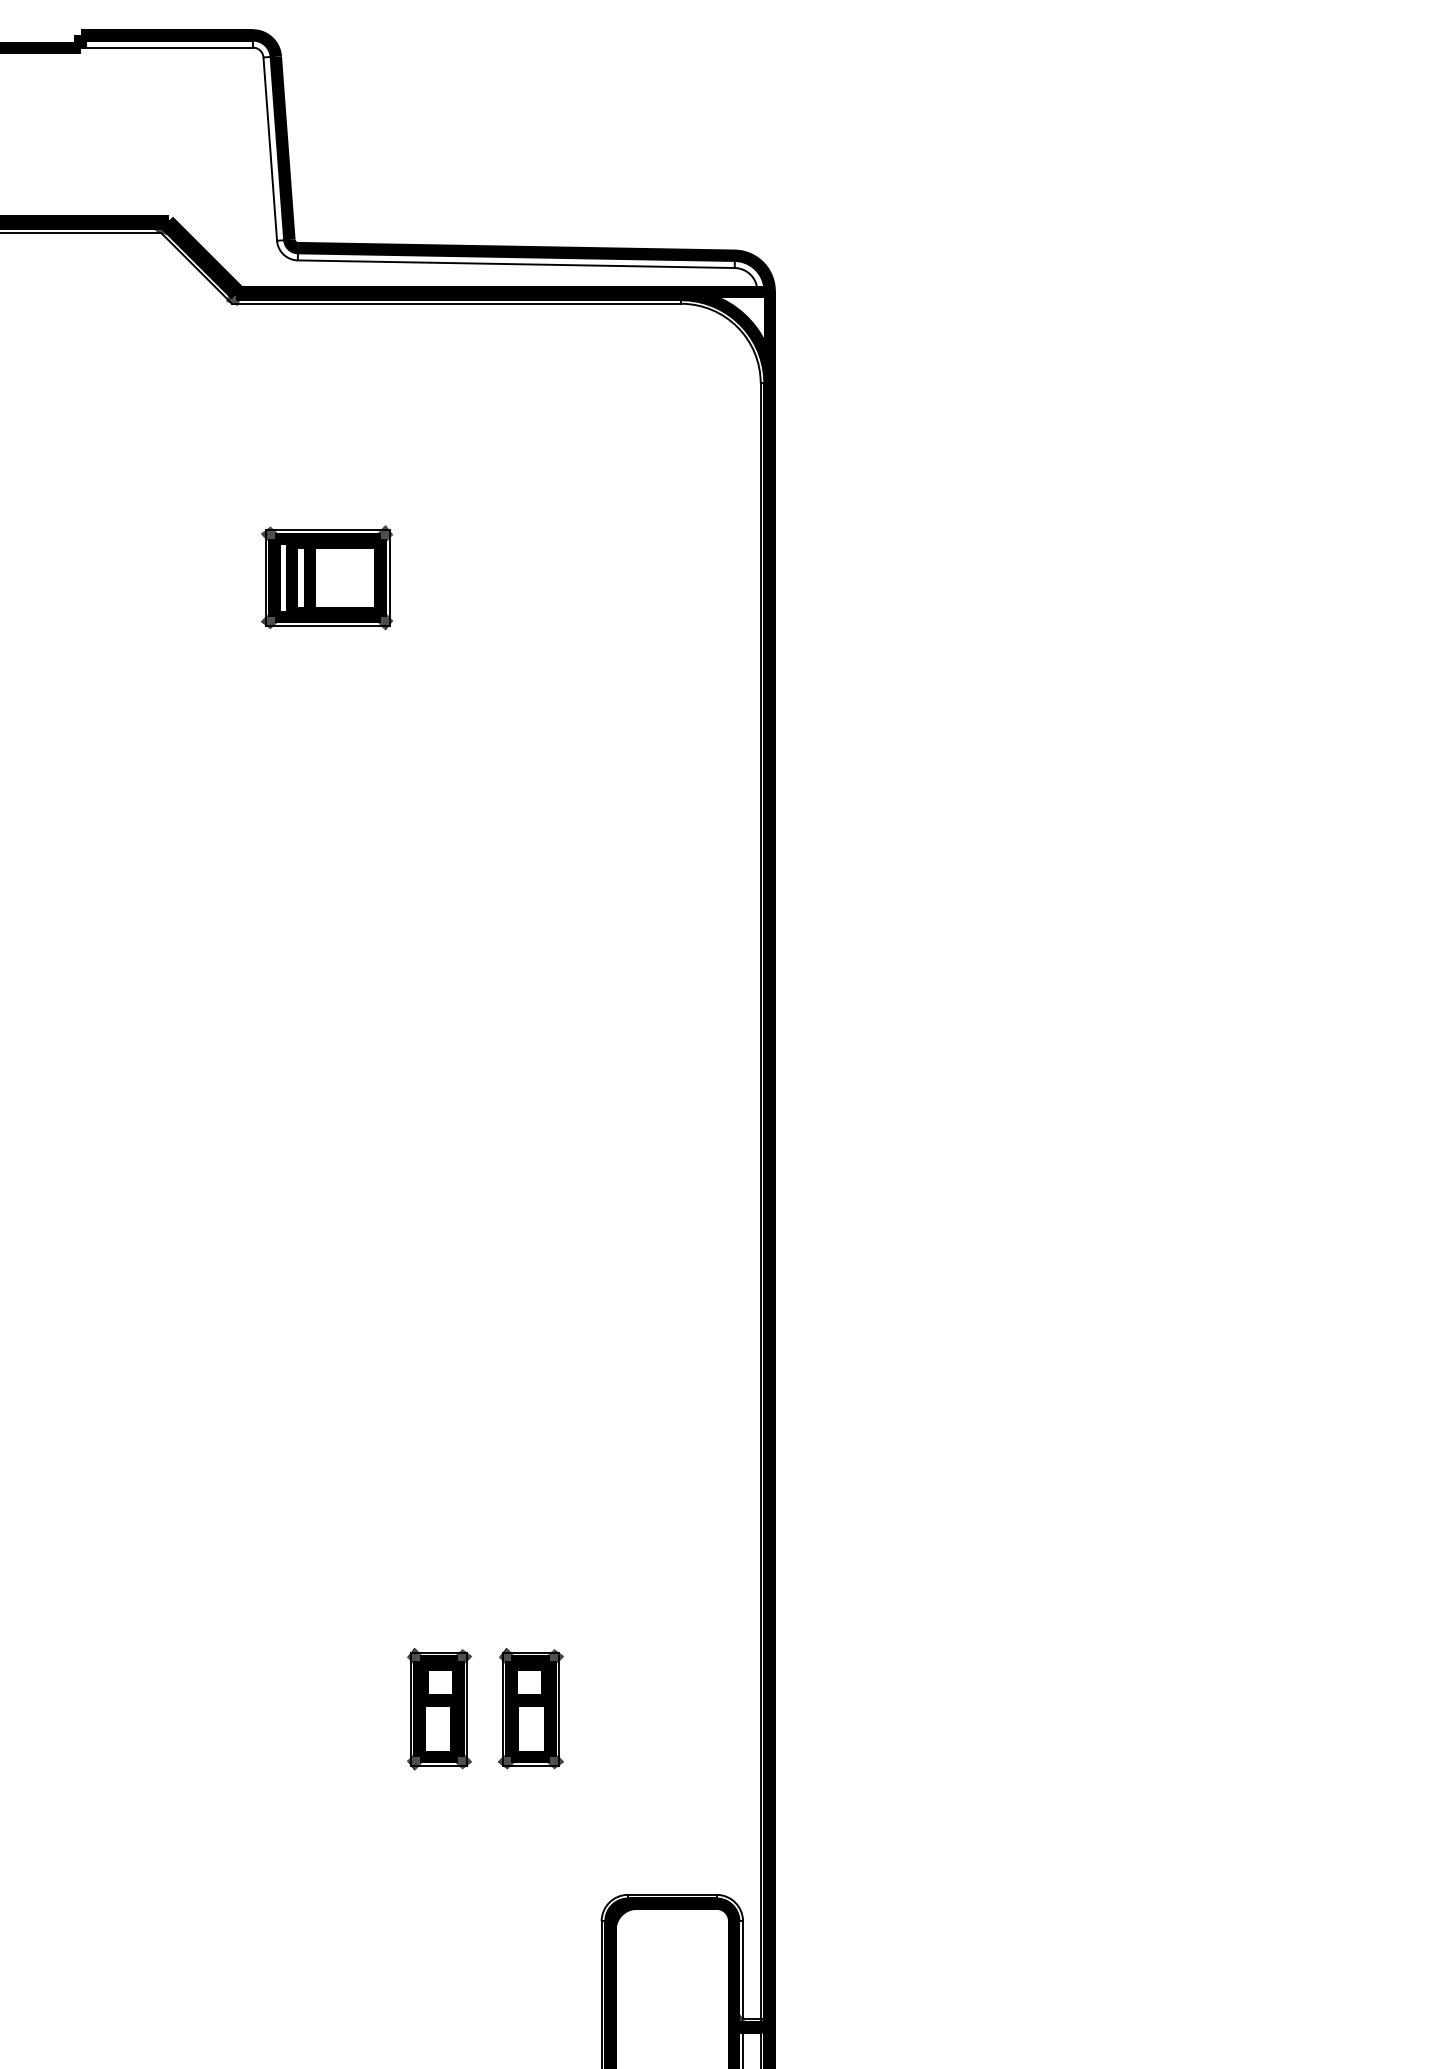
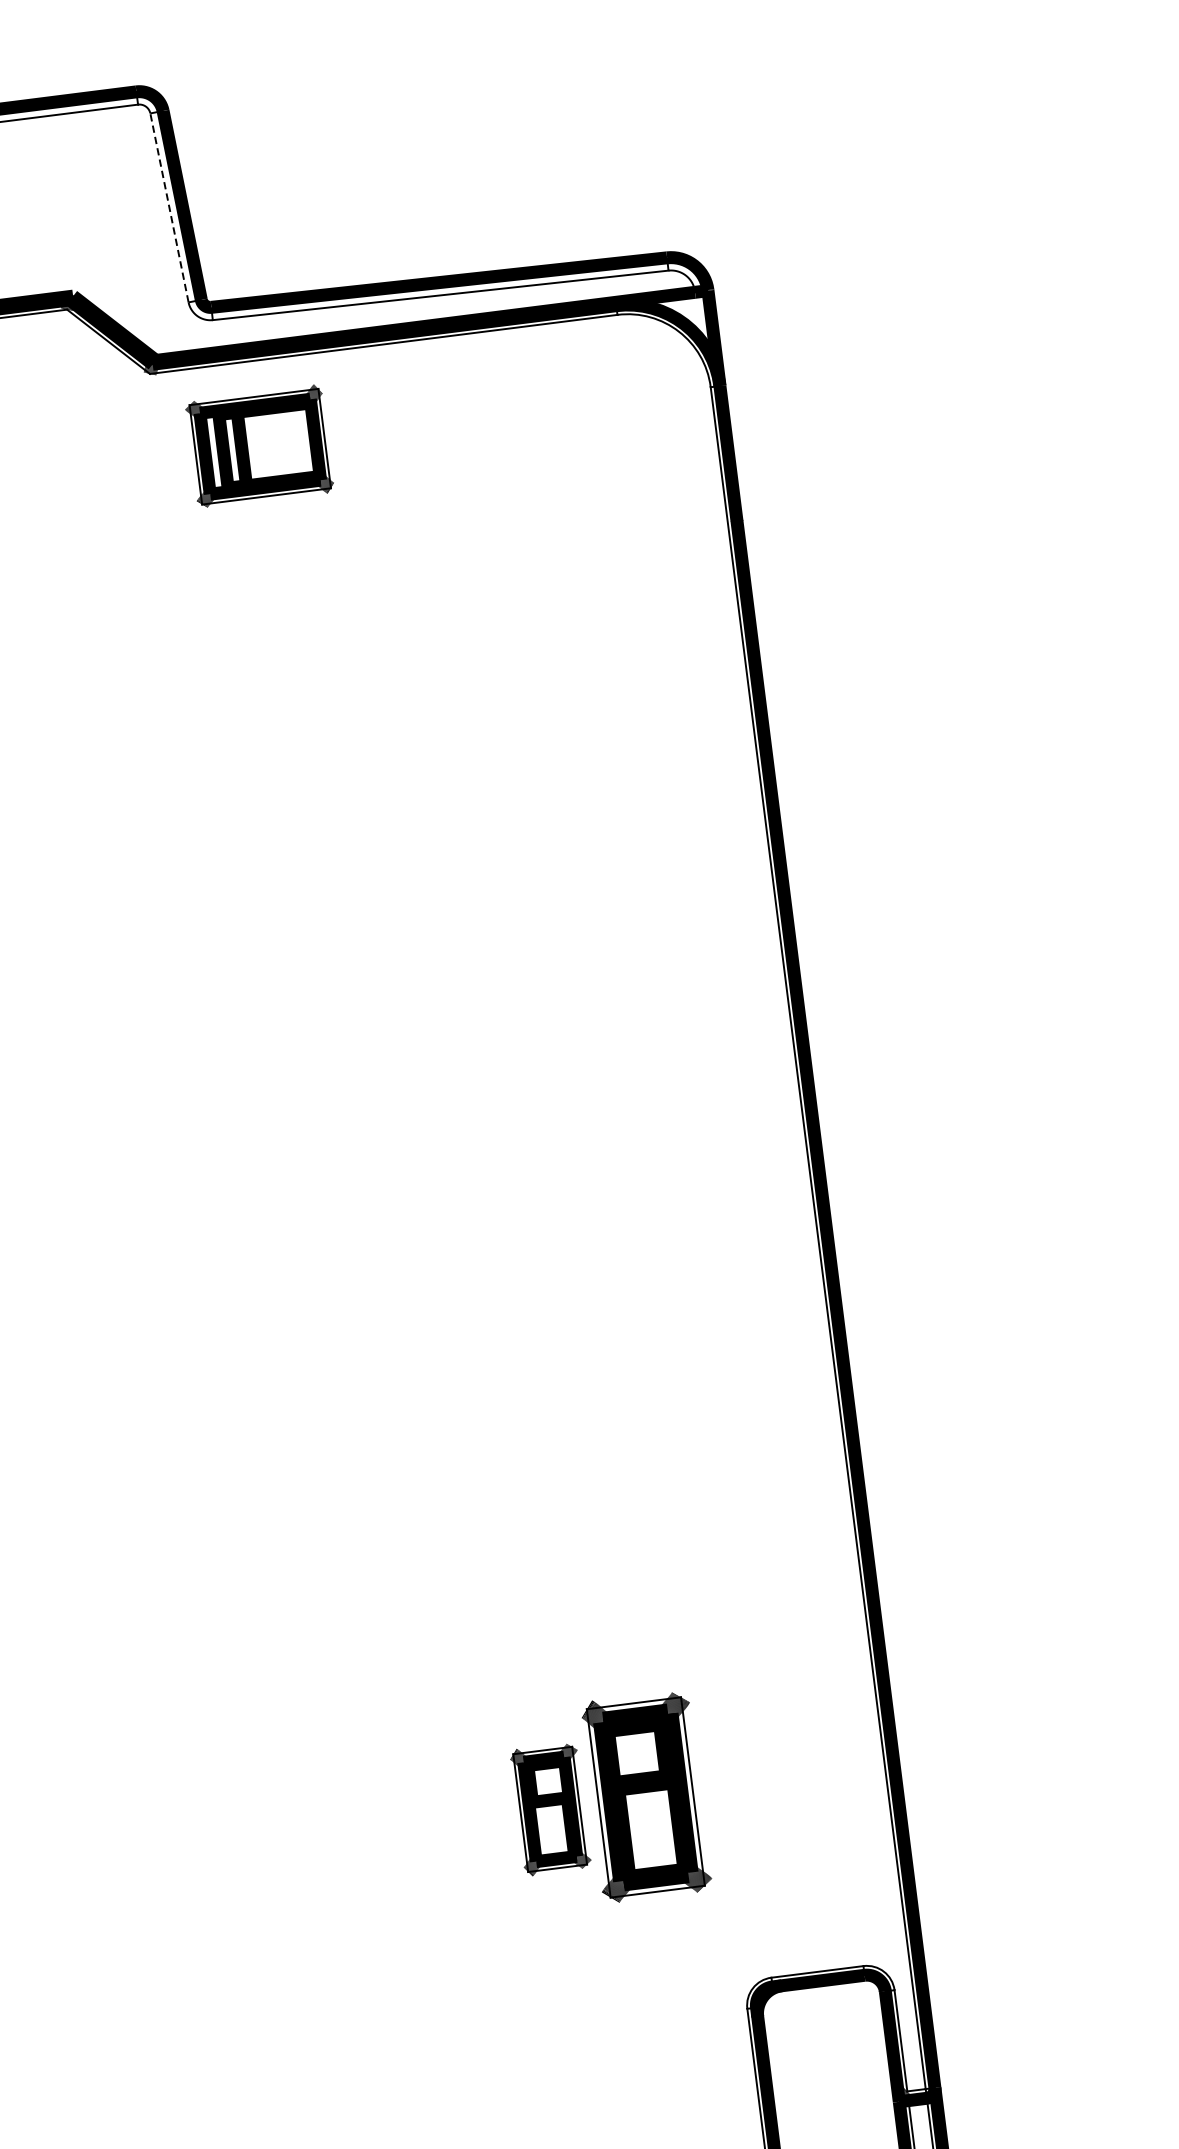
line: (270, 149) -> (169, 208), solid -> dashed
part: (326, 577) -> (259, 446), moved
part: (530, 1708) -> (645, 1796), size x1.6

